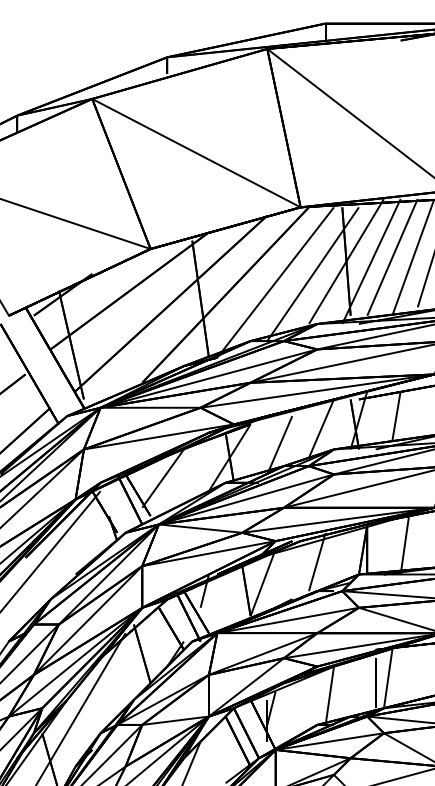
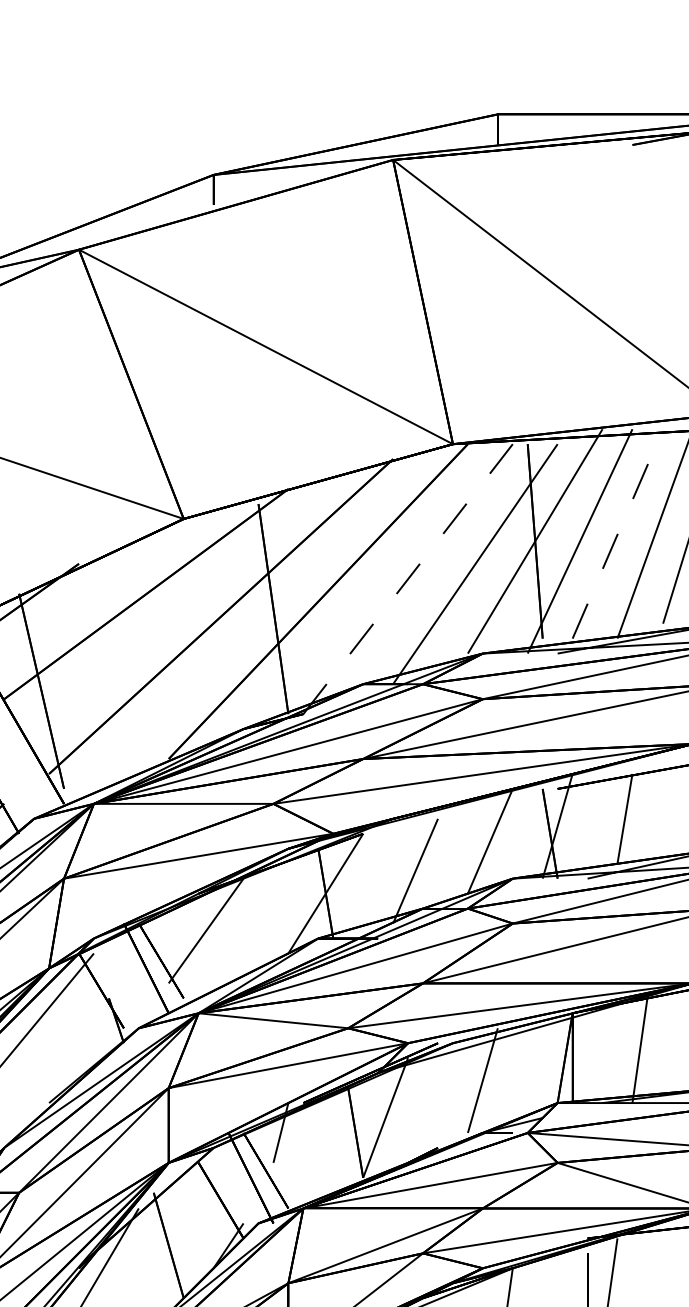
line: (392, 257) -> (617, 534), solid -> dashed
line: (275, 282) -> (407, 579), solid -> dashed

